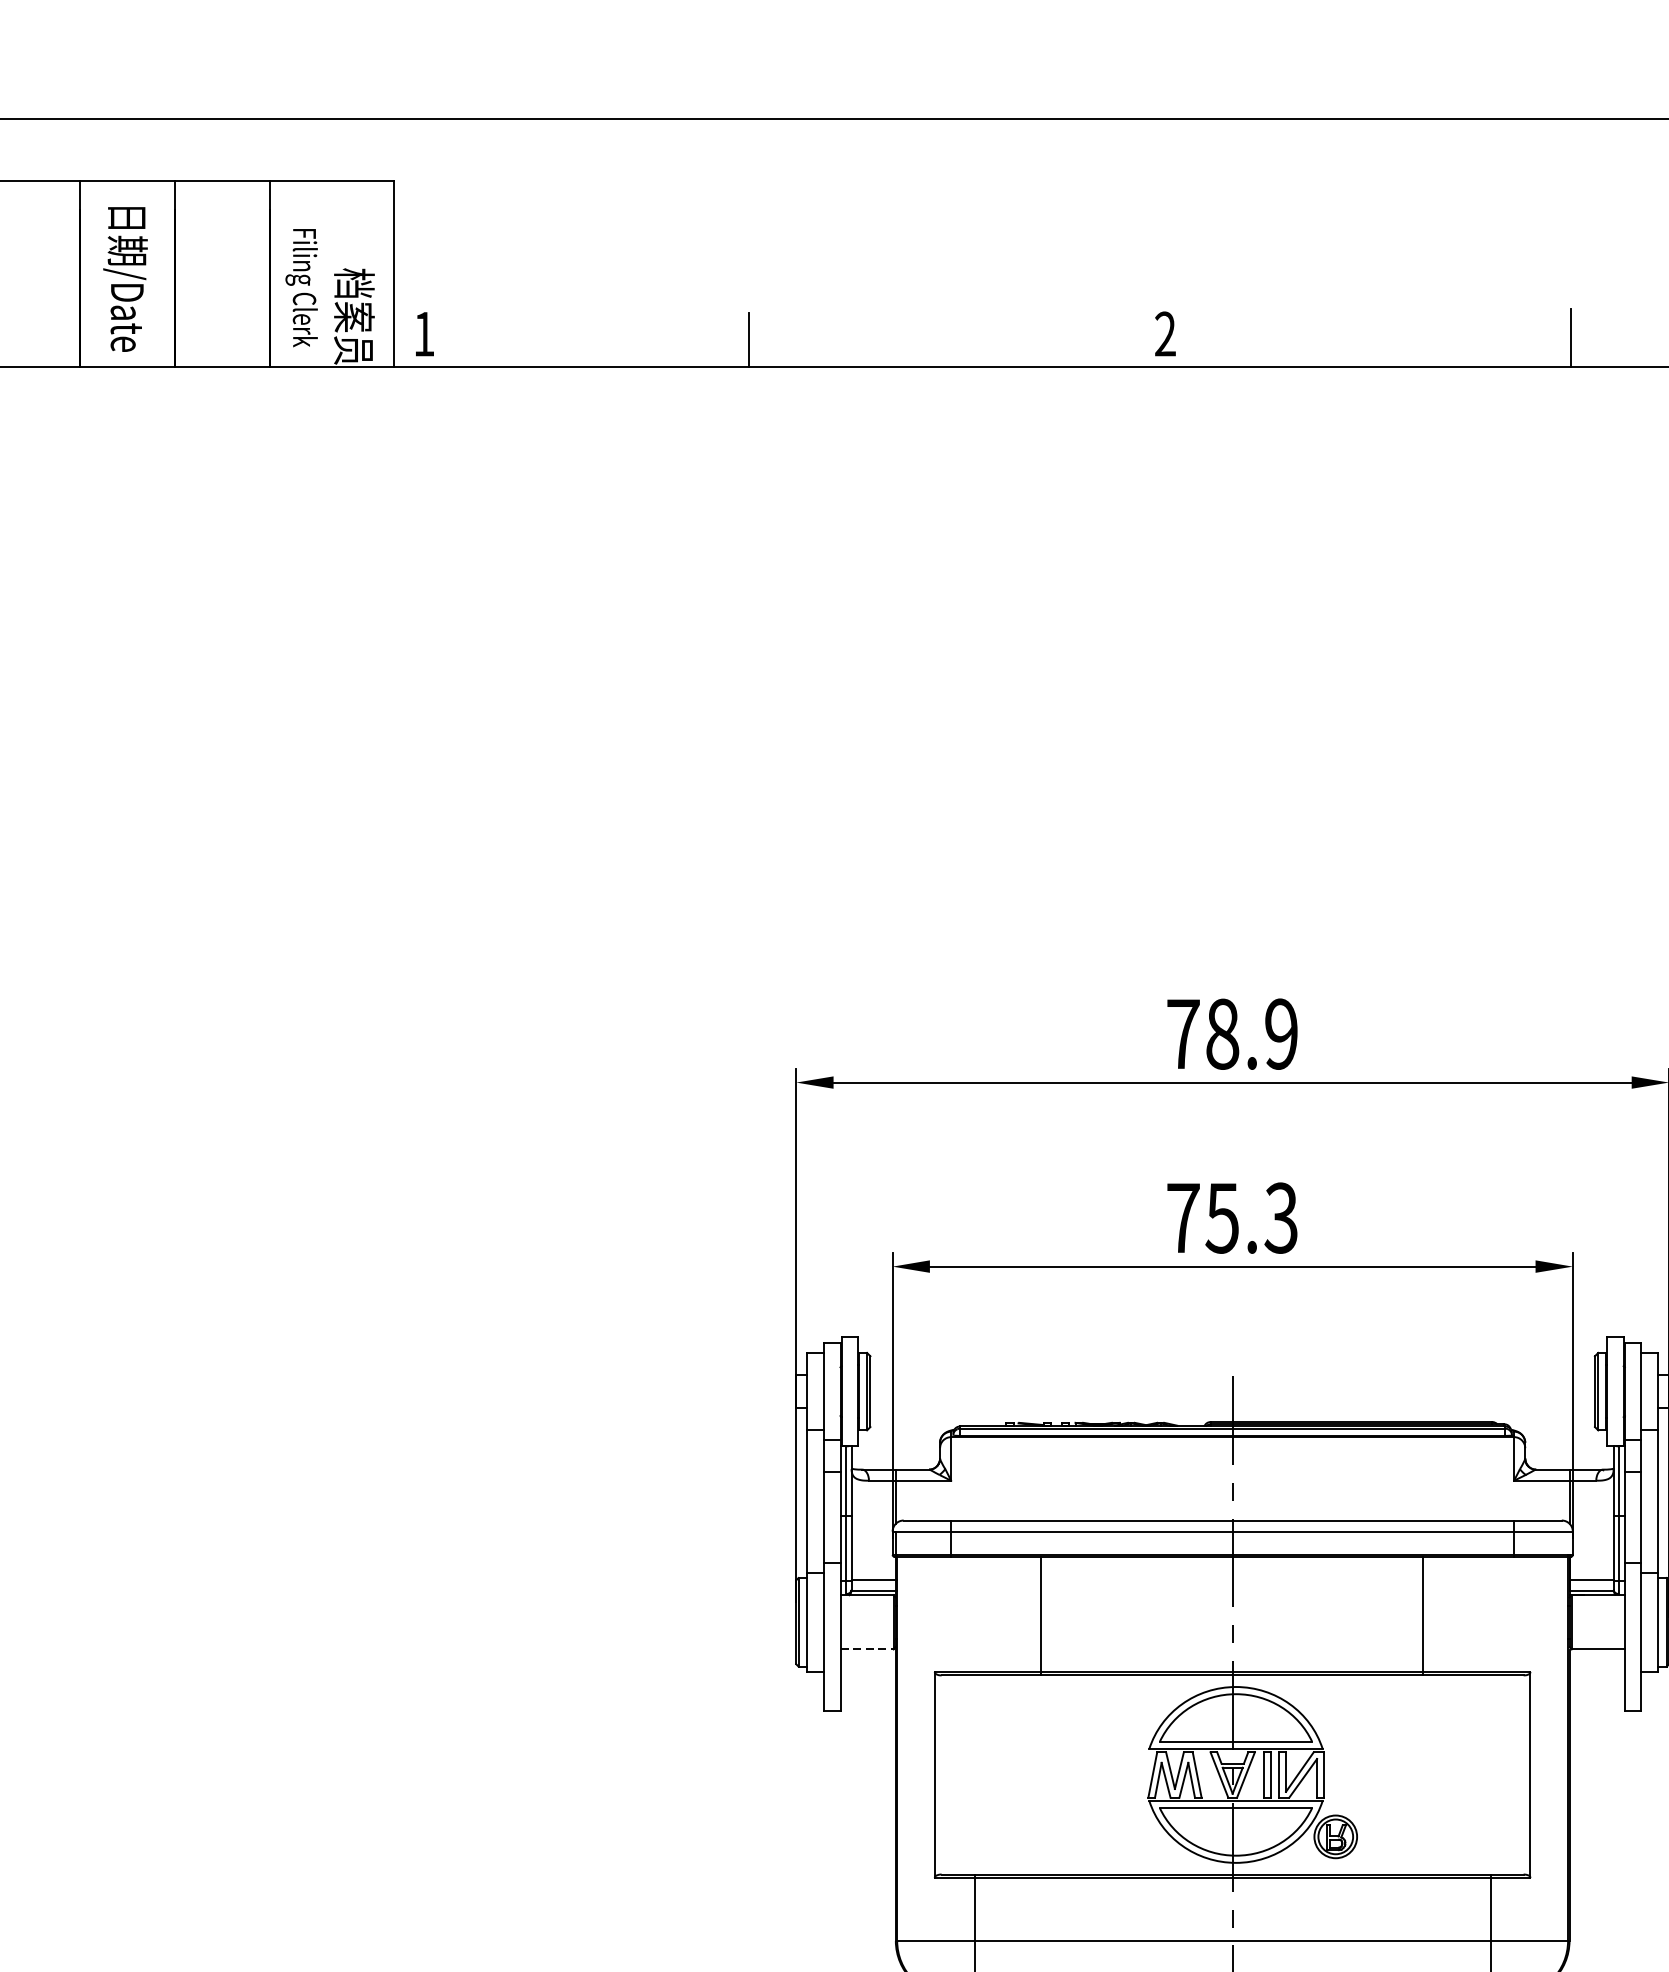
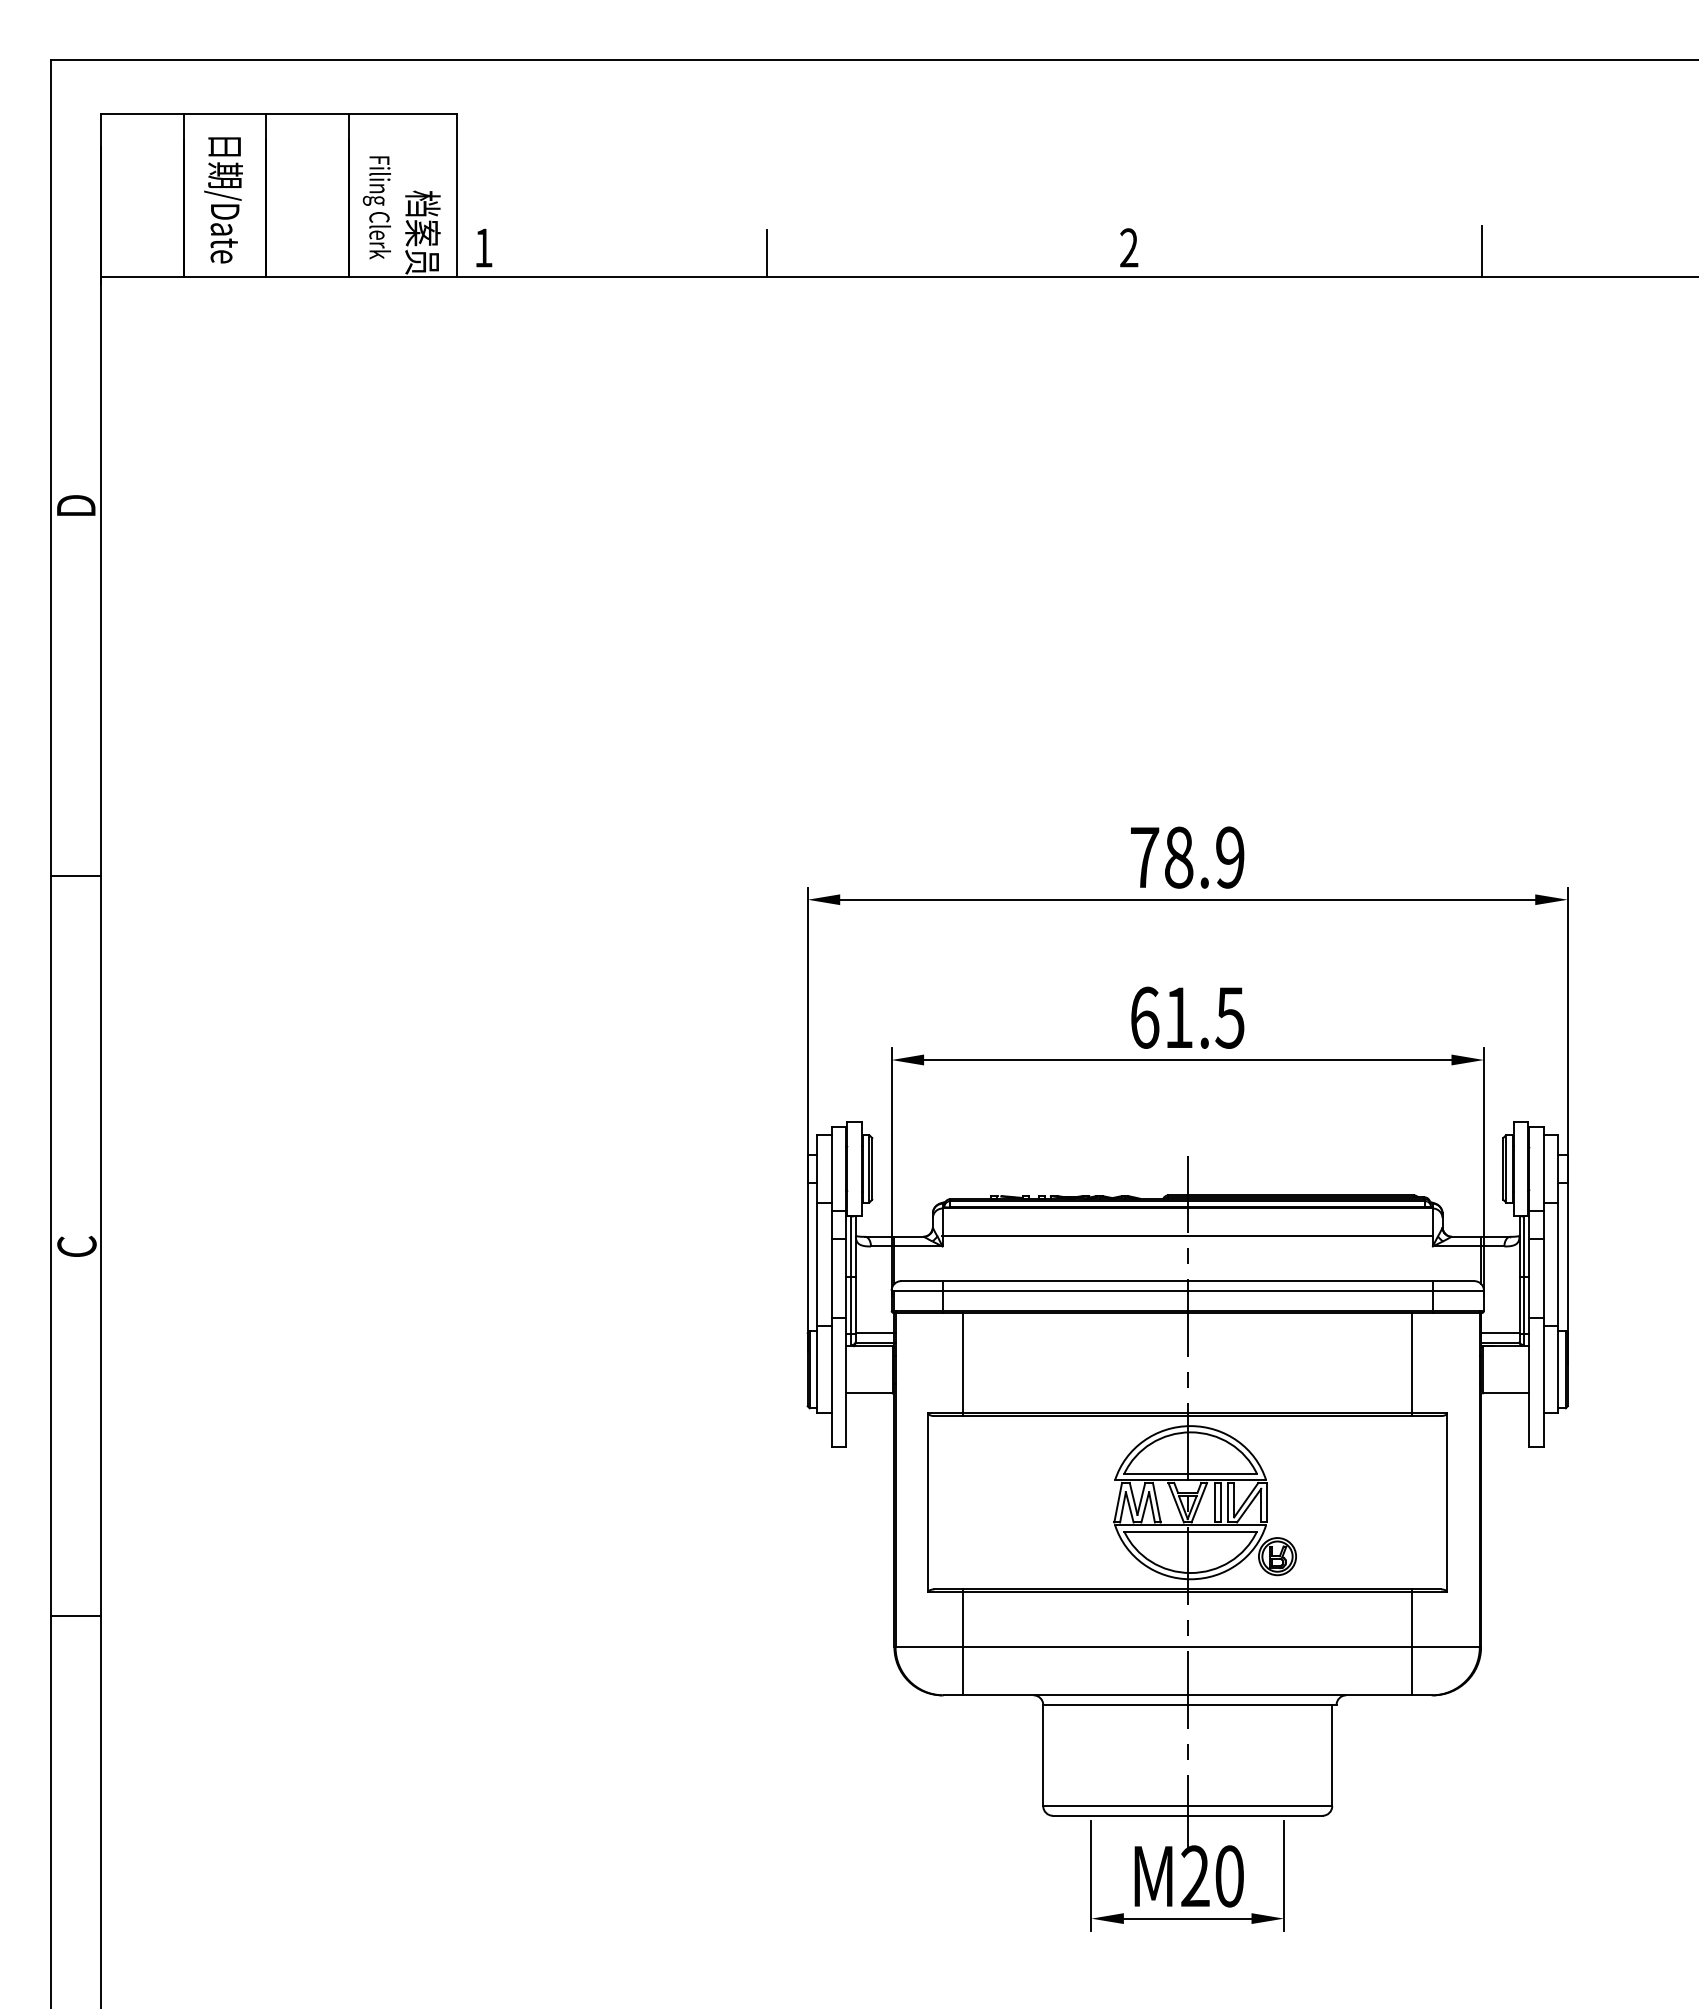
text: (1232, 1217) -> (1187, 1017), 75.3 -> 61.5
line: (1231, 1469) -> (1186, 1236), added
line: (1041, 1615) -> (963, 1363), moved
line: (1423, 1615) -> (1412, 1363), moved
line: (867, 1649) -> (869, 1393), dashed -> solid

